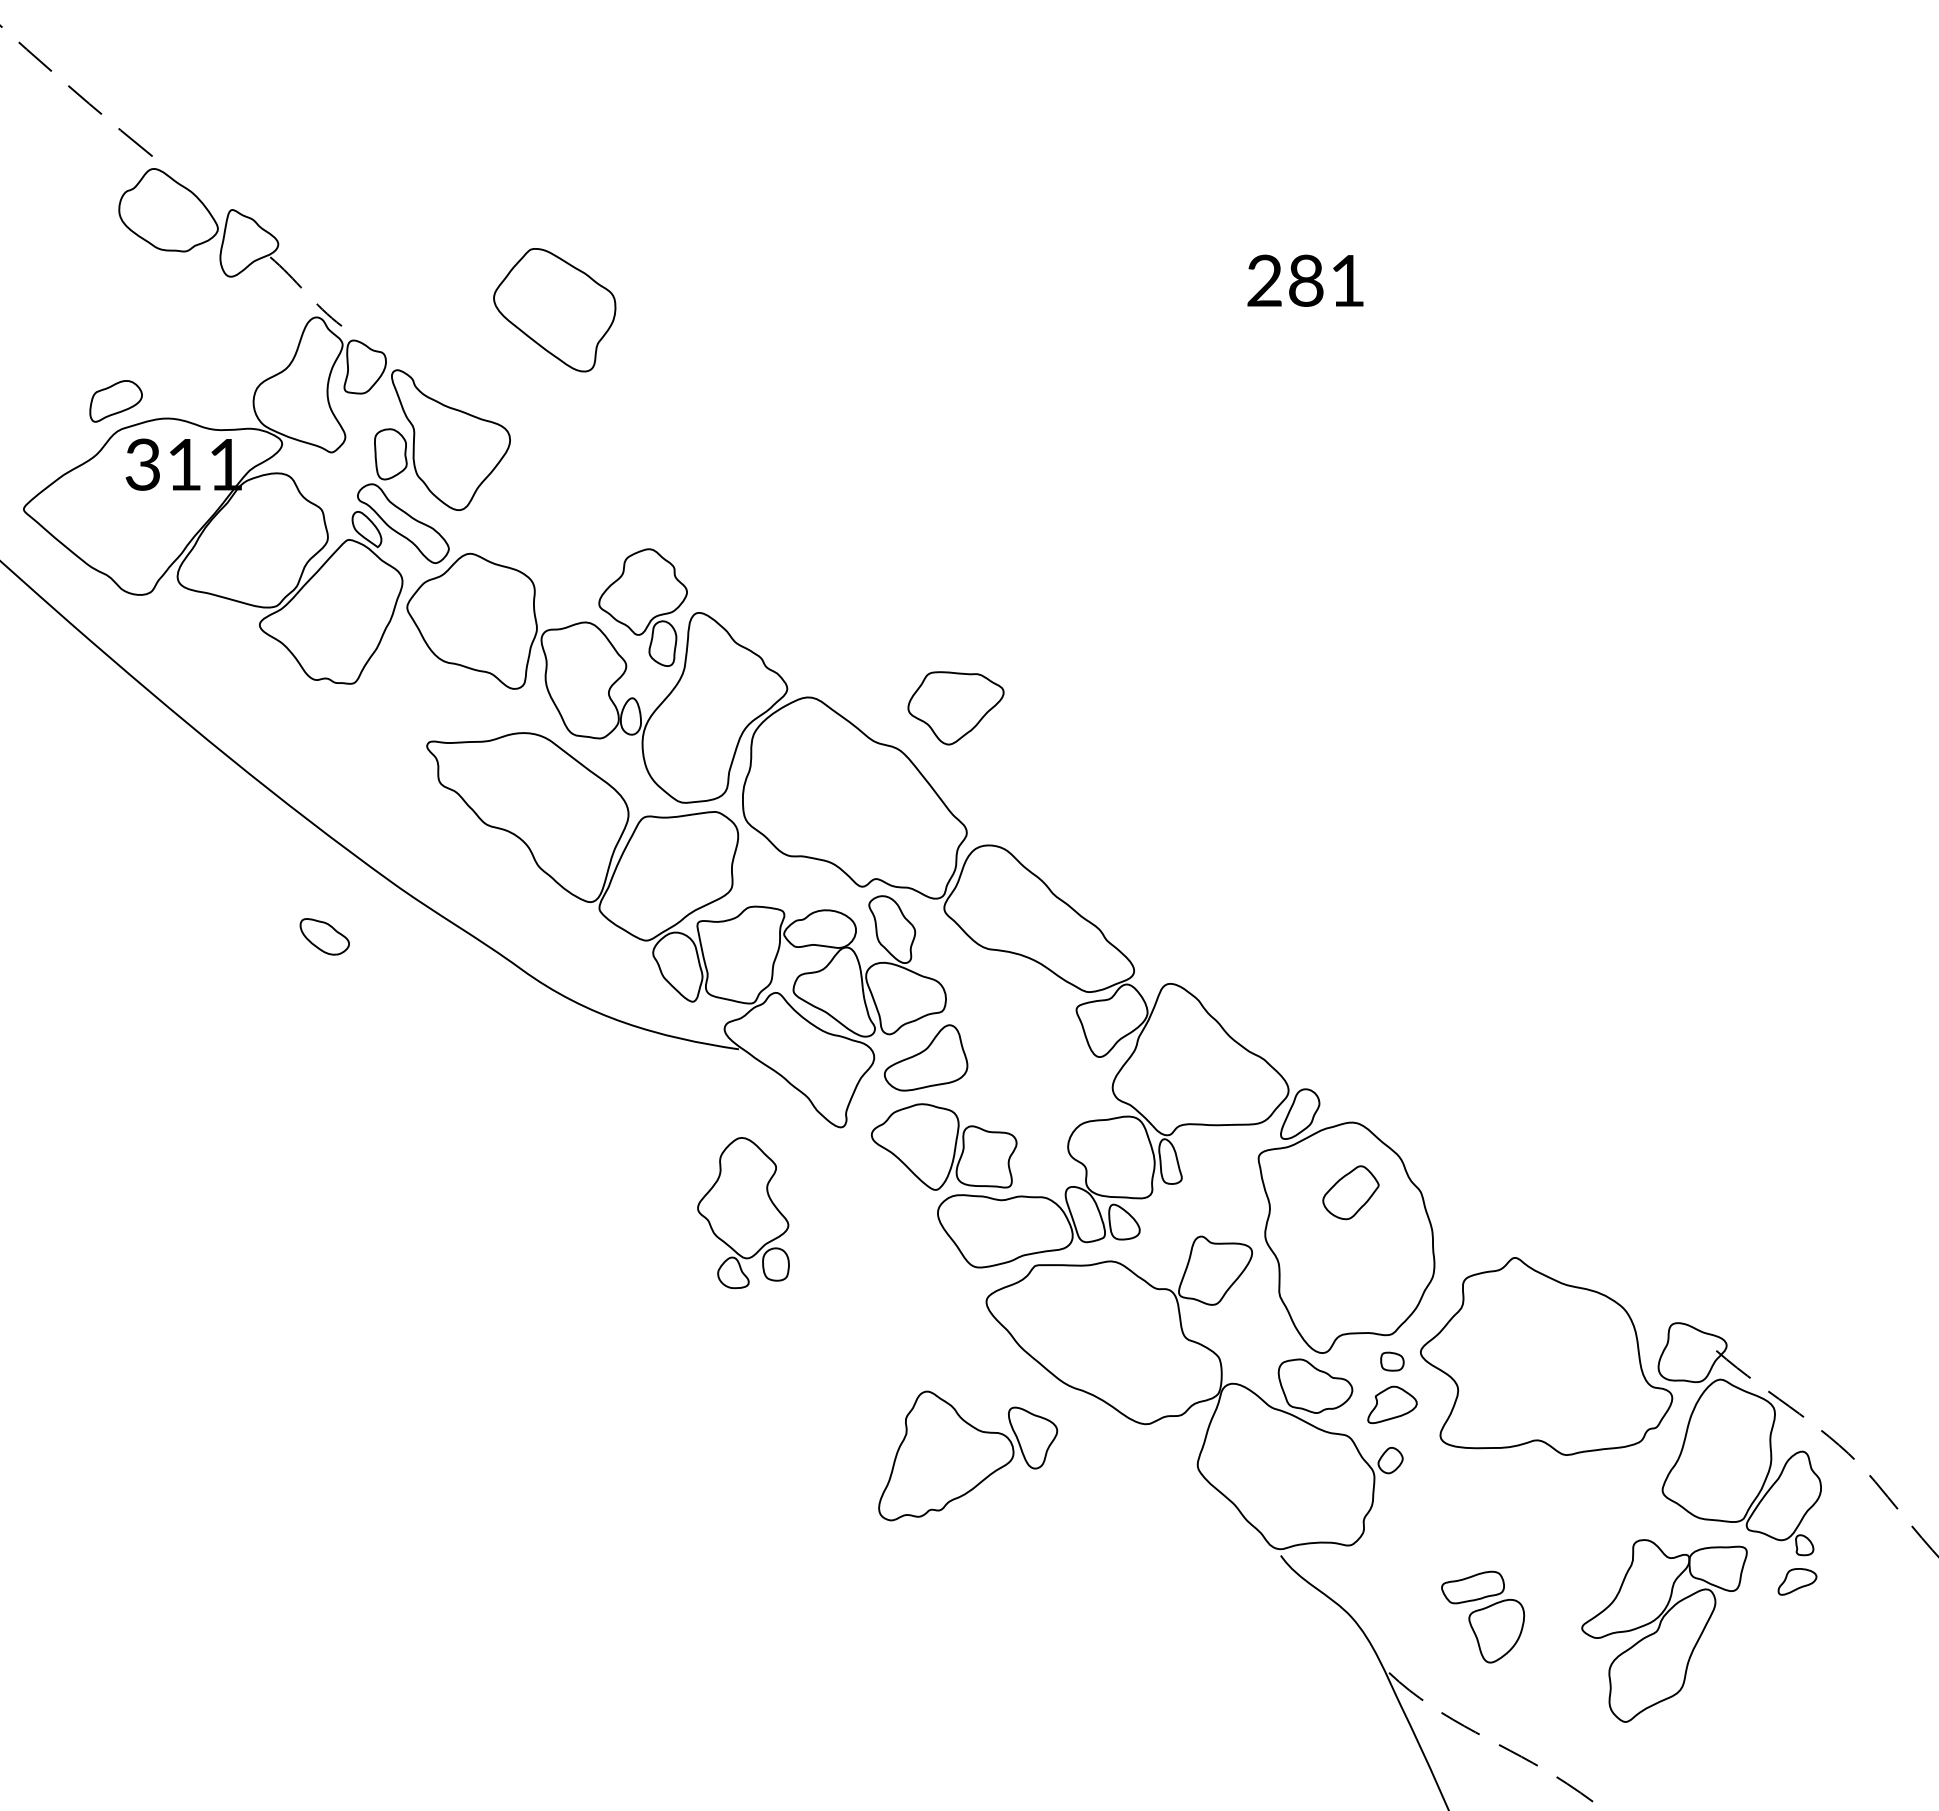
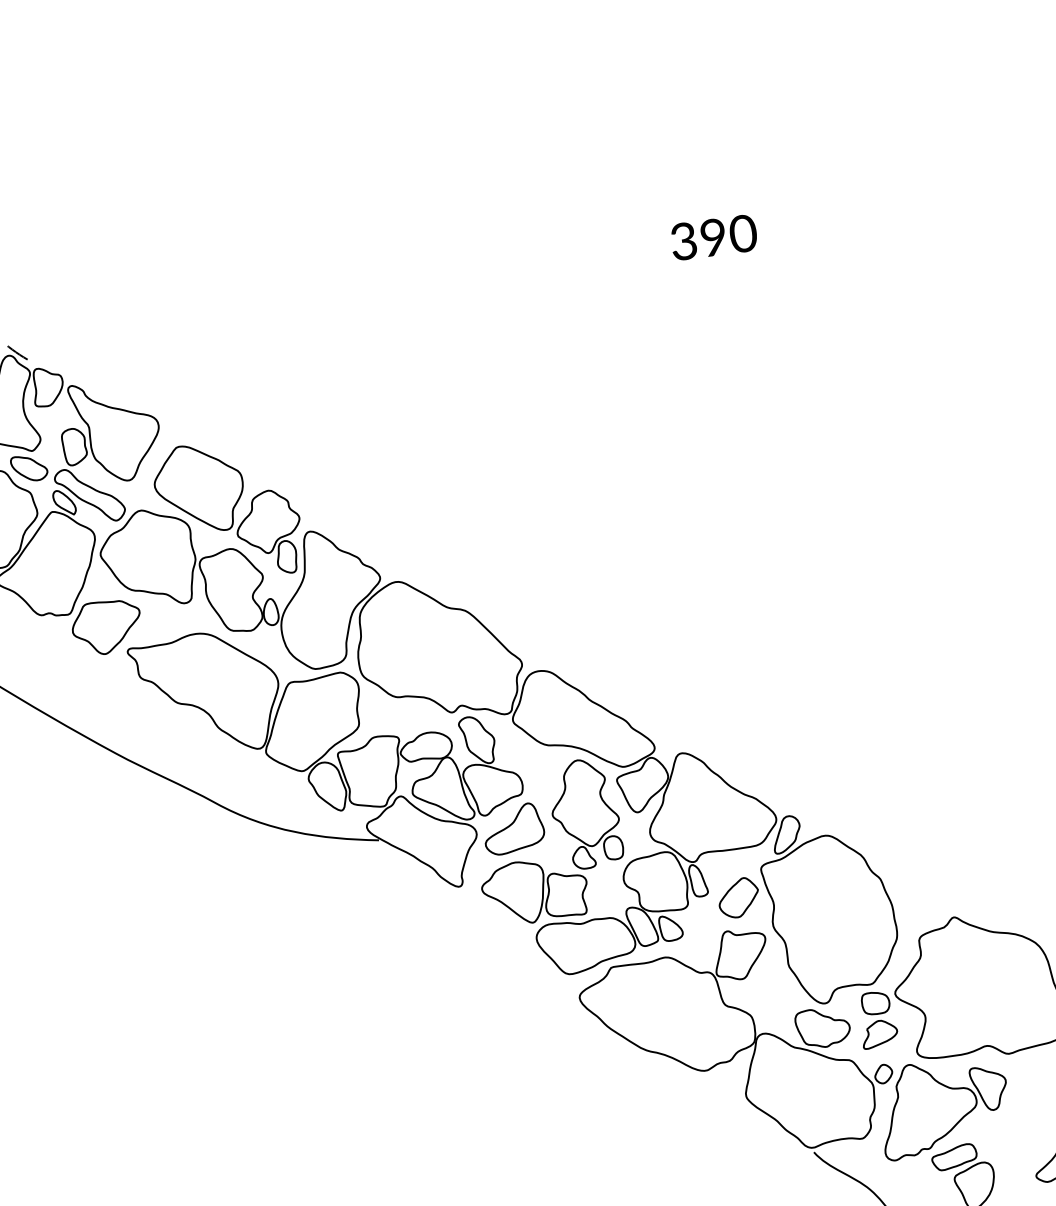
text: (1306, 280) -> (713, 237), 281 -> 390
part: (554, 310) -> (199, 489), moved
part: (955, 708) -> (106, 627), moved
part: (324, 936) -> (29, 468), moved
part: (1350, 1192) -> (738, 897), moved
part: (743, 1213) -> (585, 814), moved
part: (1392, 1361) -> (875, 1002), size x1.67
part: (968, 1455) -> (944, 1106), moved

